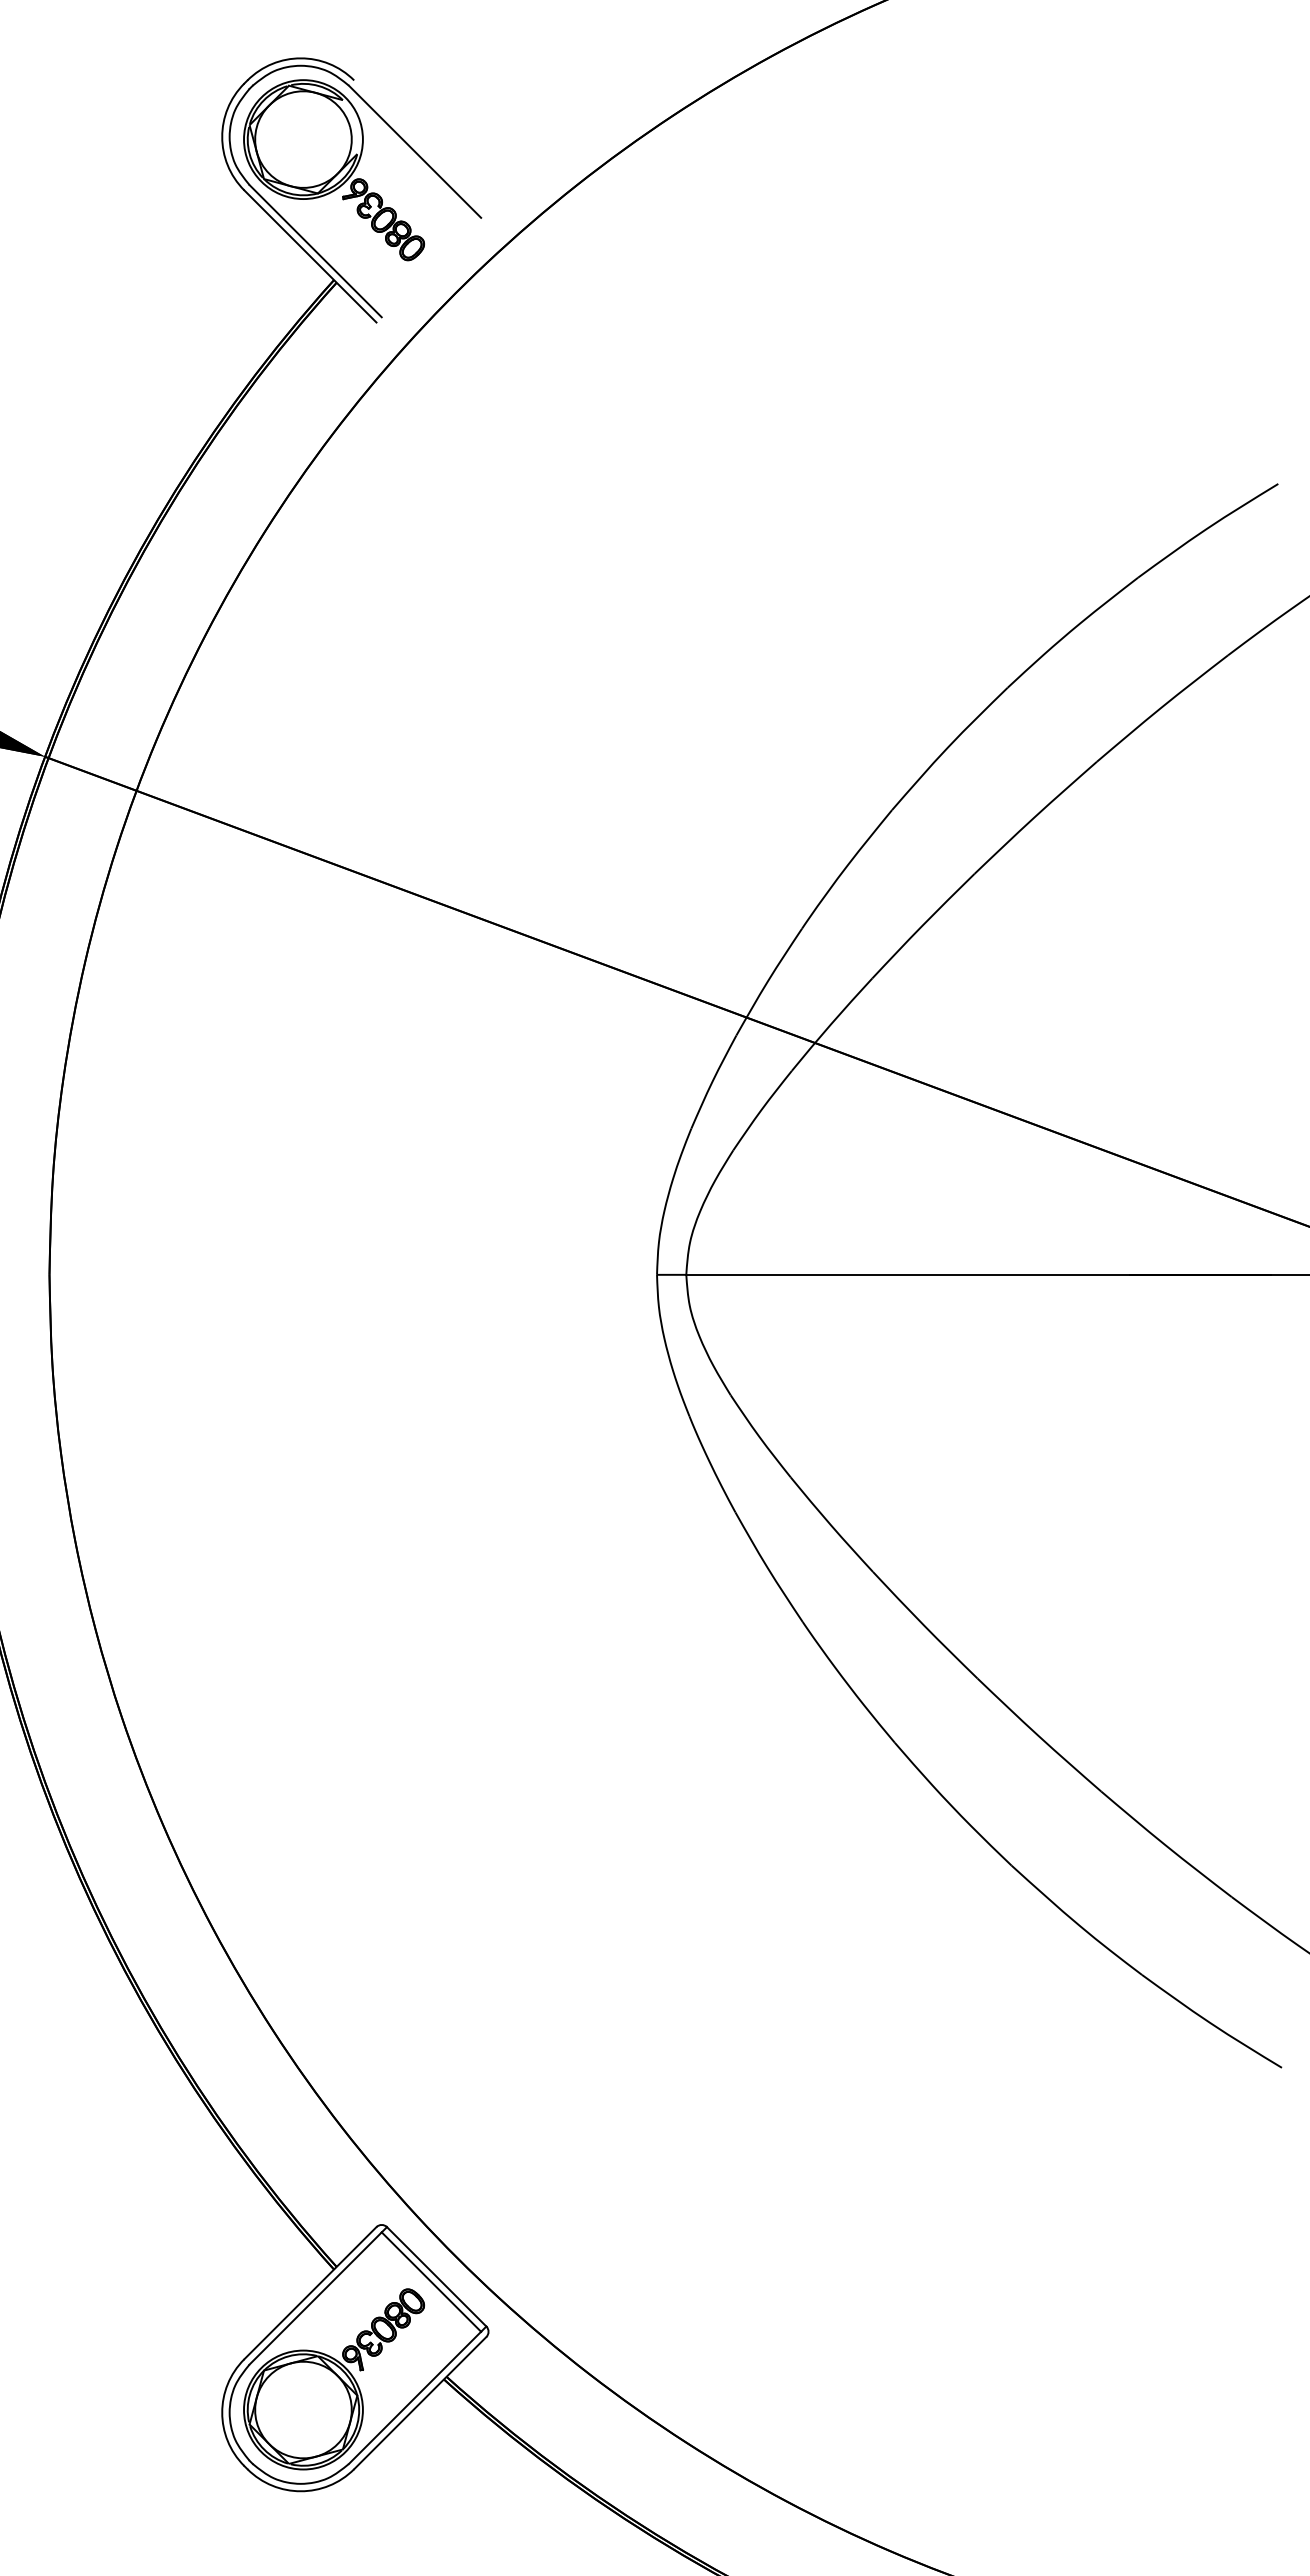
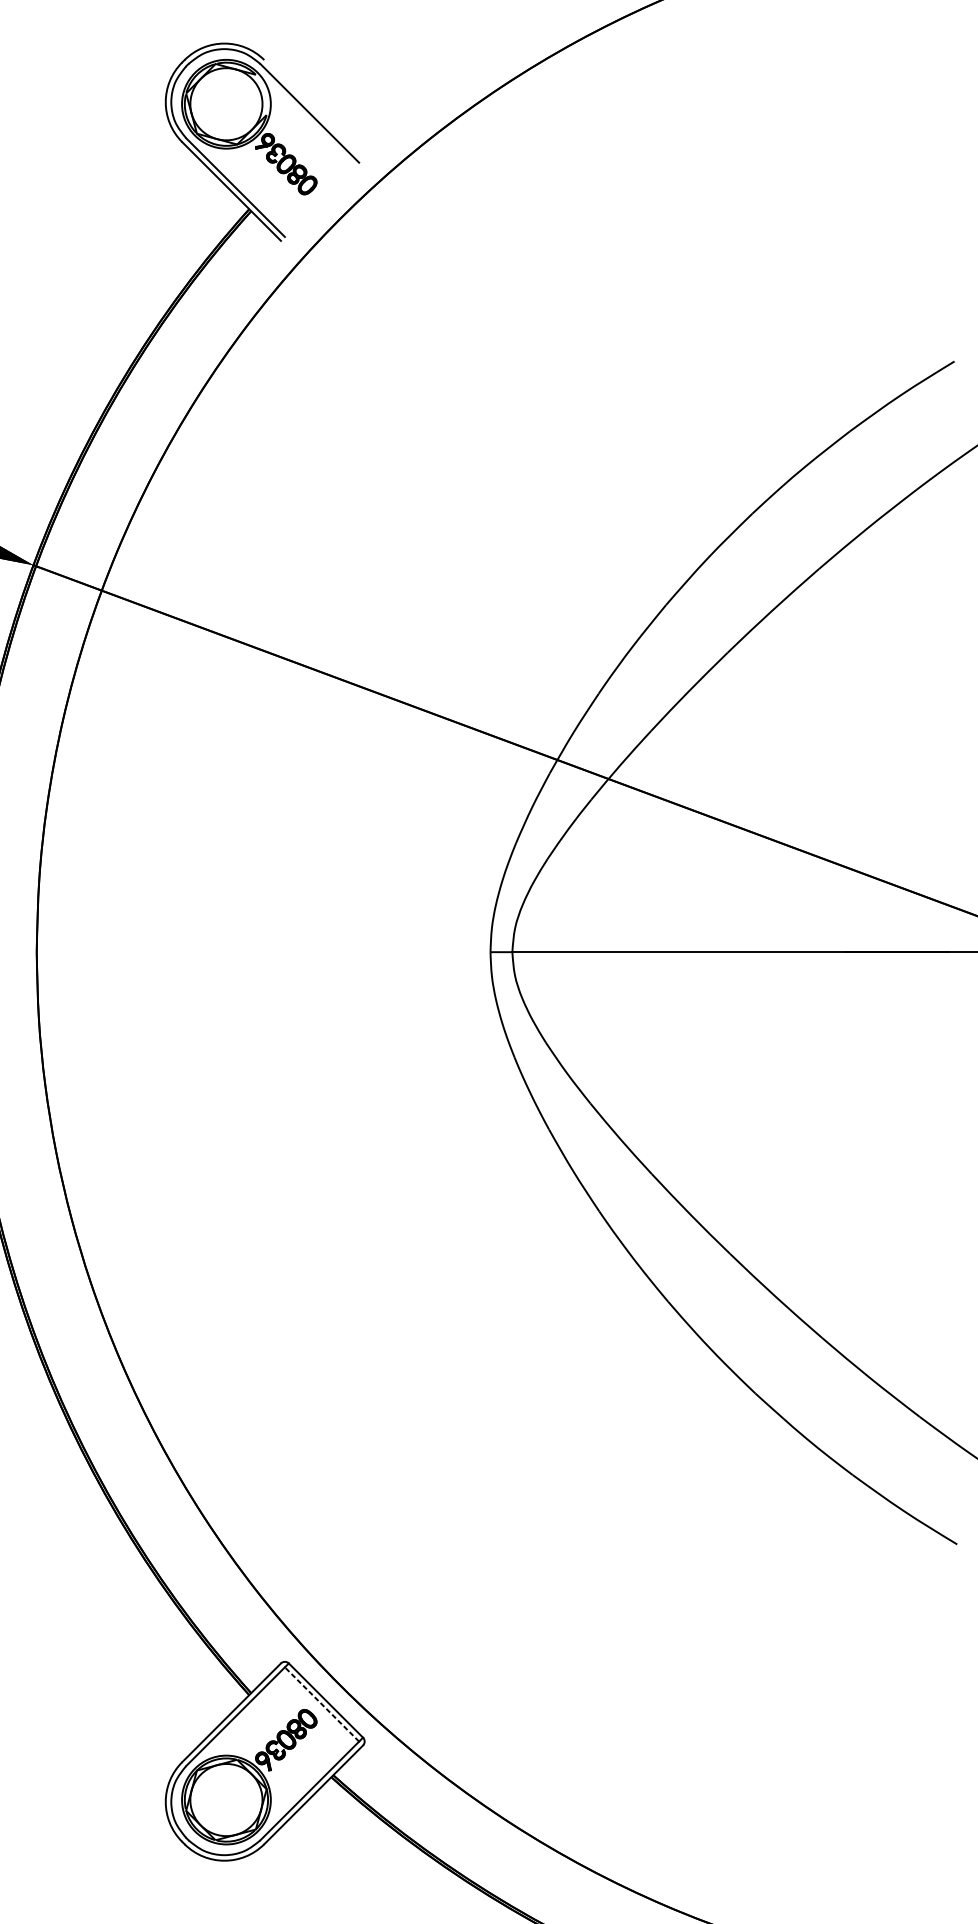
line: (431, 2281) -> (322, 1704), solid -> dashed

